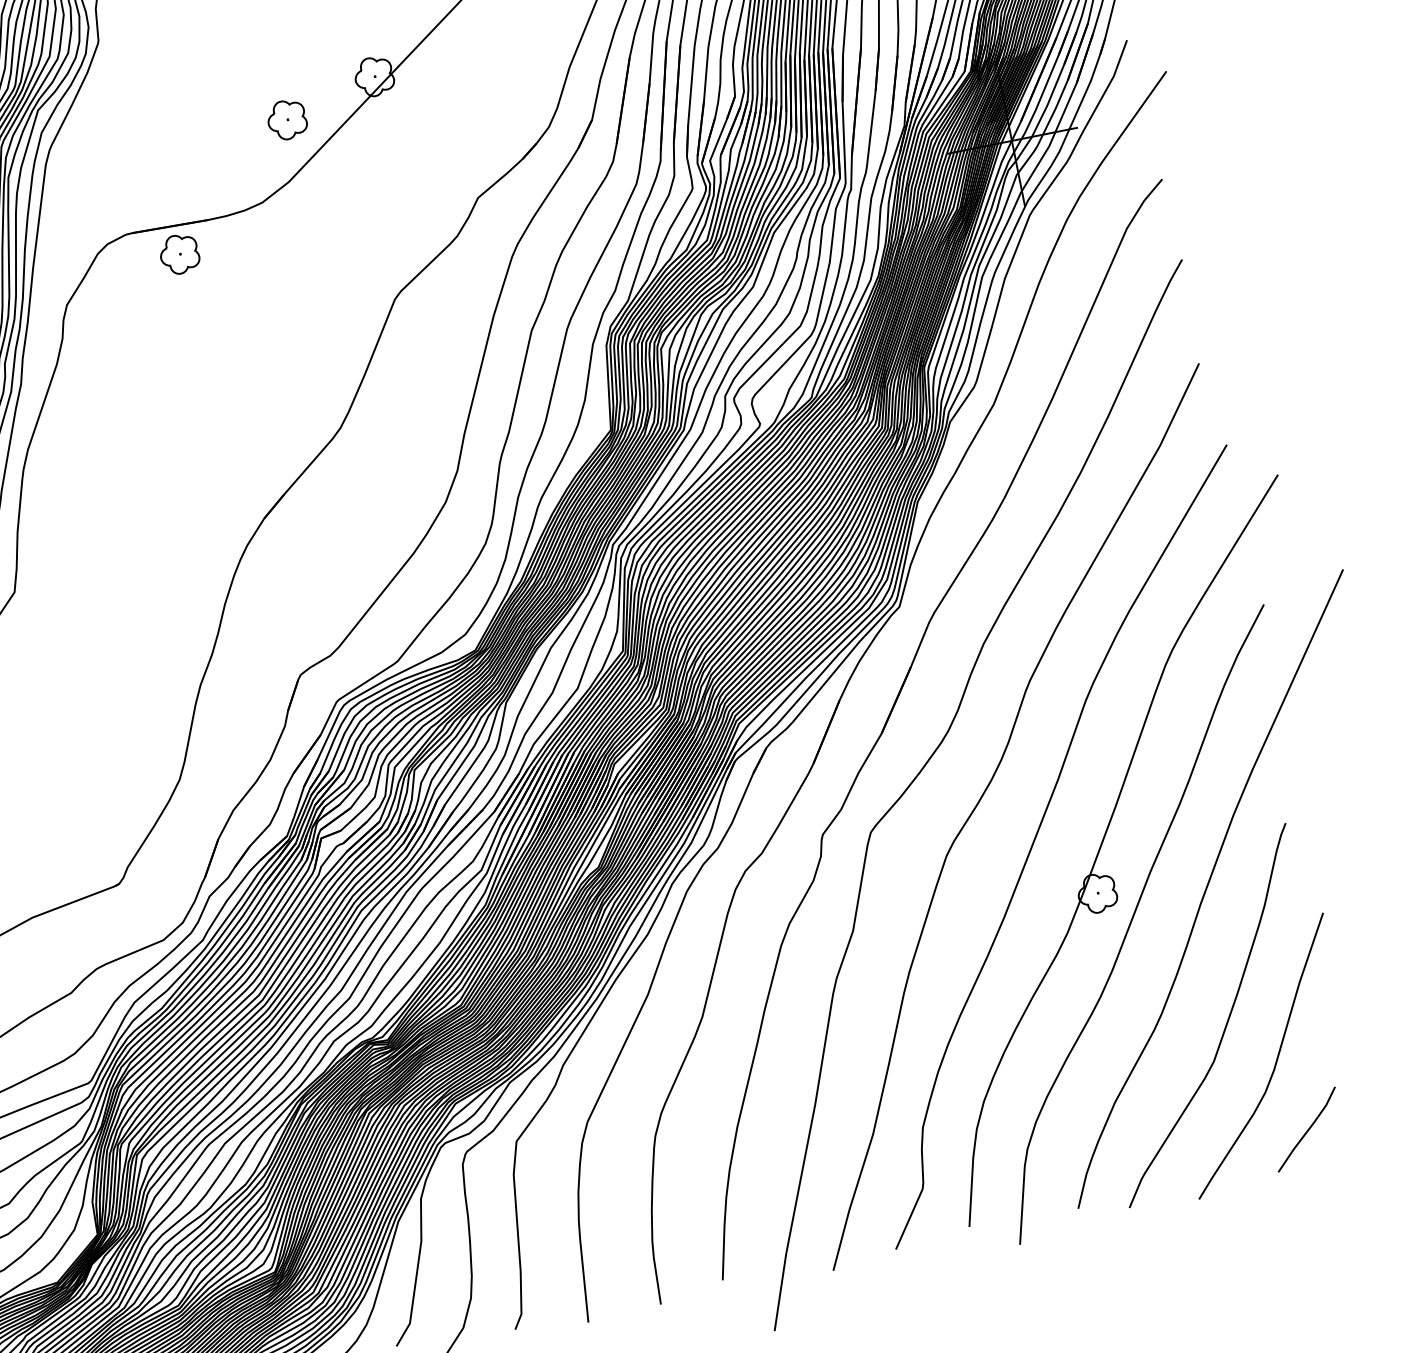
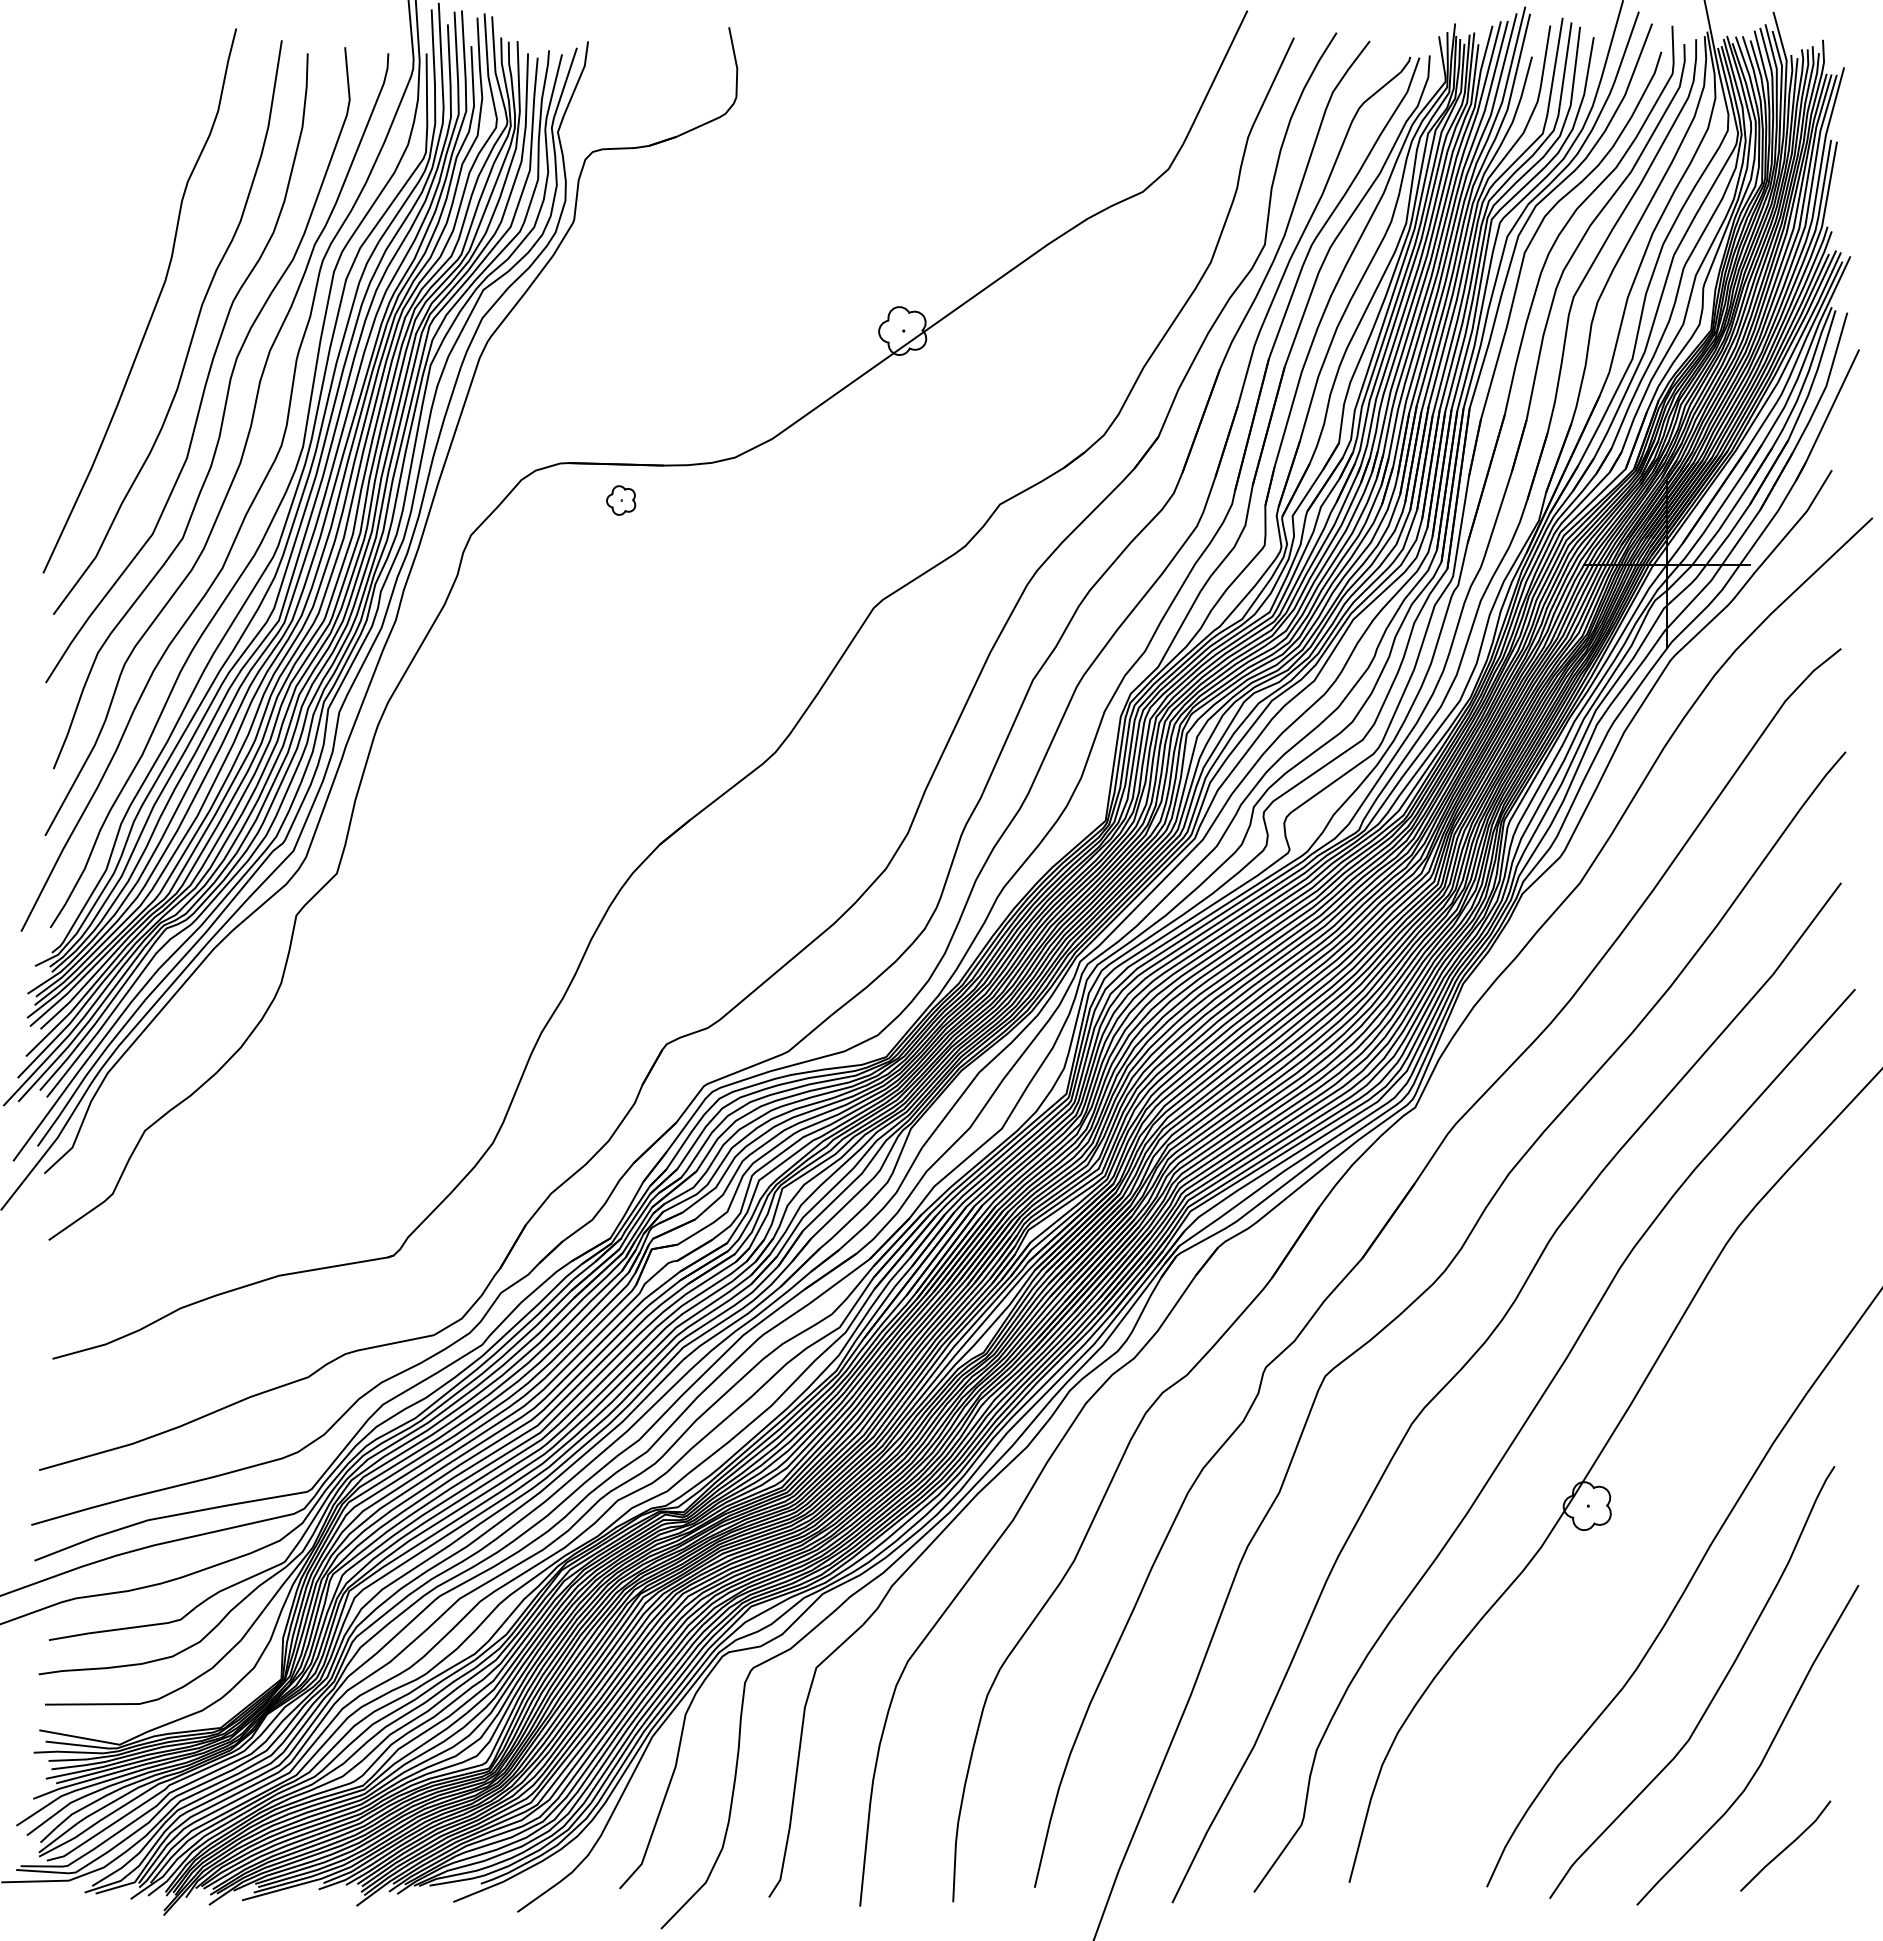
part: (287, 119) -> (785, 362), removed
part: (178, 254) -> (620, 500), size x0.6
curve: (1132, 920) -> (1623, 1548), removed

